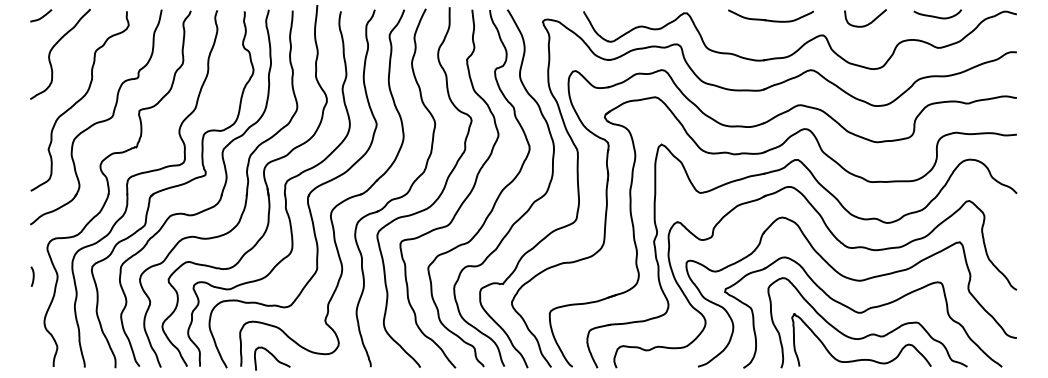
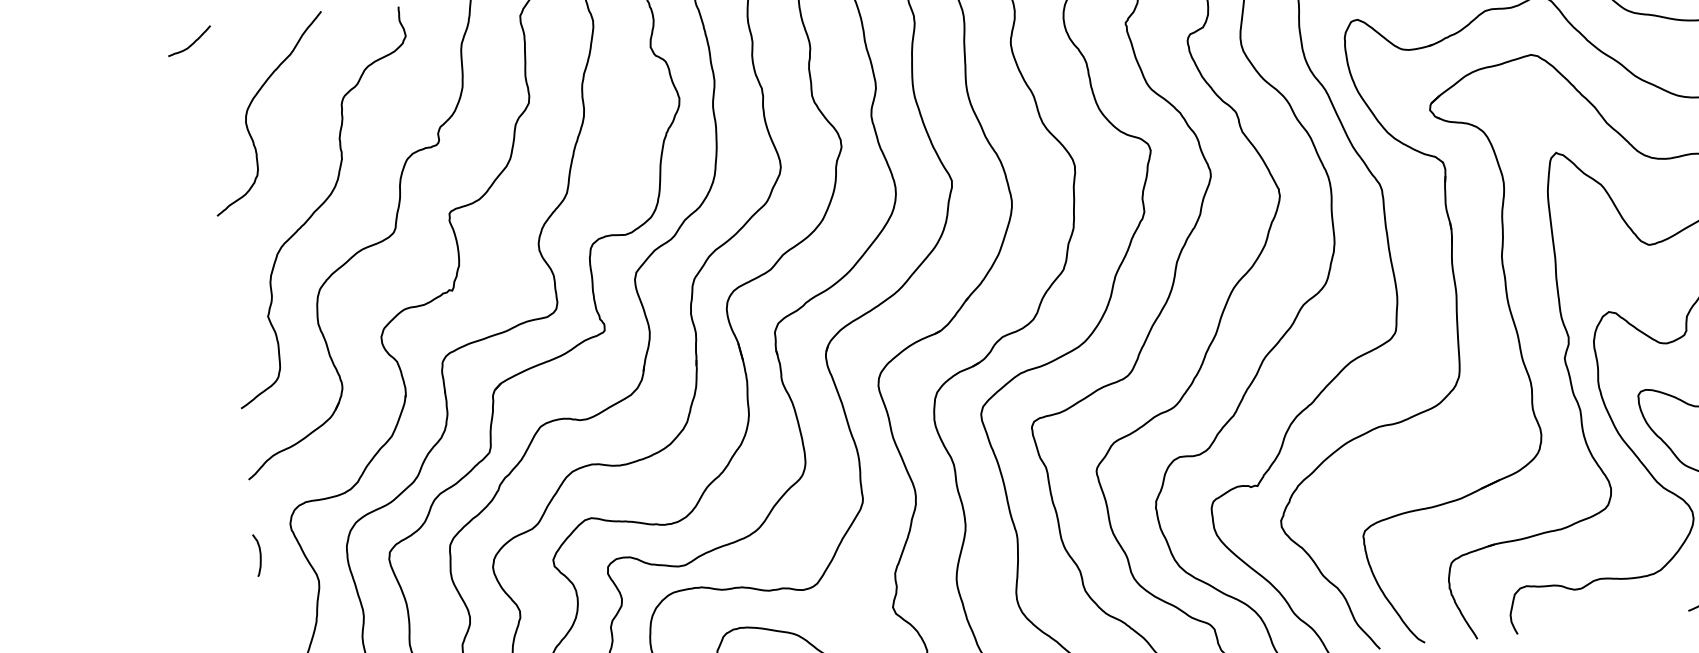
curve: (41, 16) -> (190, 42), moved
curve: (32, 276) -> (257, 554), moved

